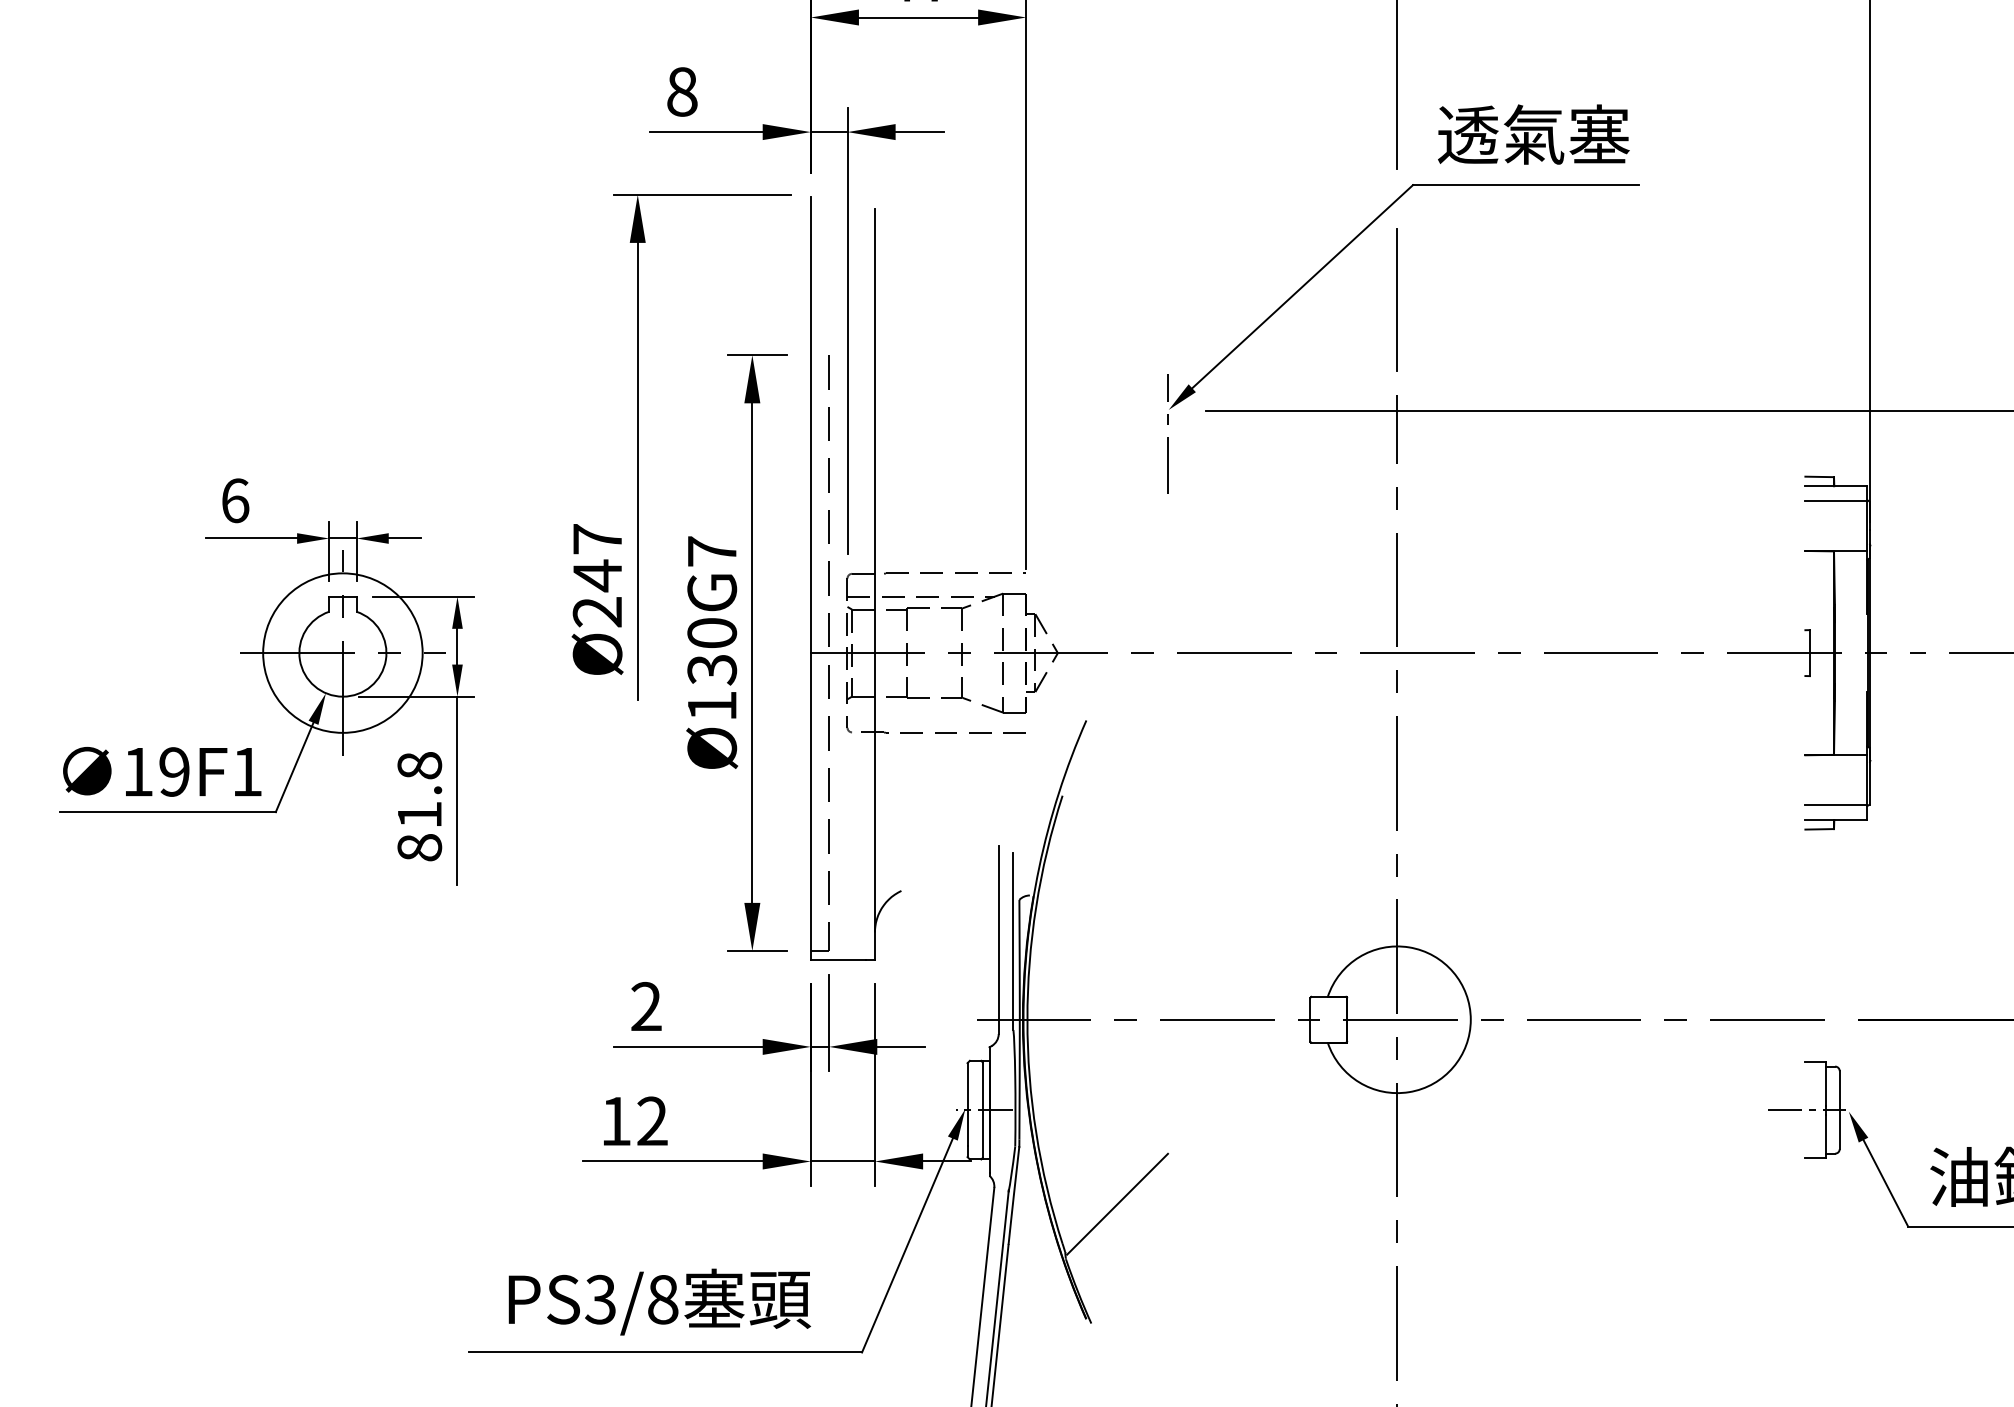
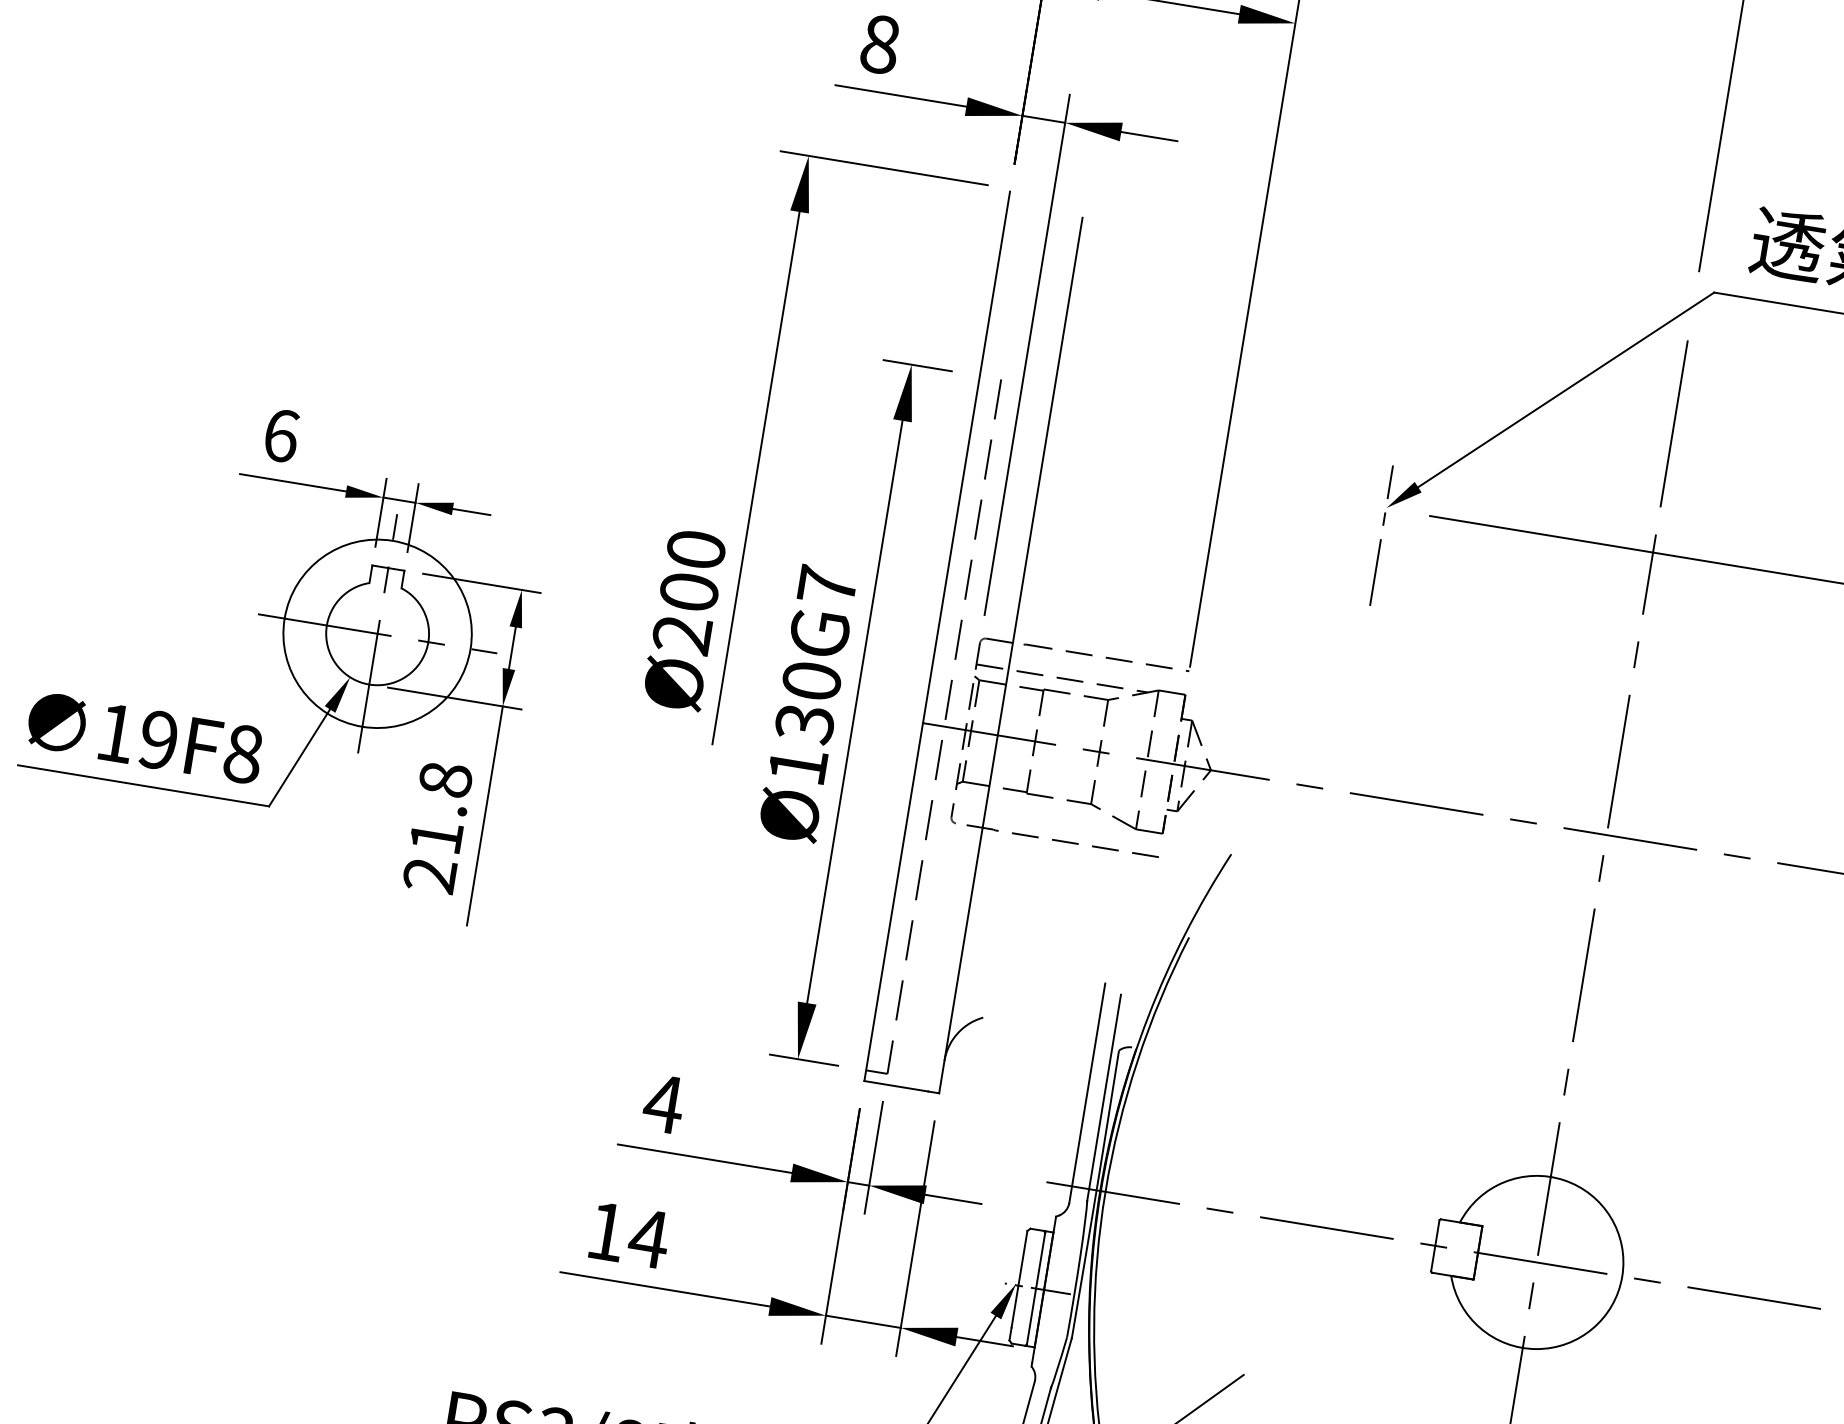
text: (597, 558) -> (692, 572), Ø247 -> Ø200
text: (247, 771) -> (243, 753), 19F1 -> 19F8
text: (419, 847) -> (429, 875), 81.8 -> 21.8
text: (645, 1005) -> (663, 1102), 2 -> 4
text: (651, 1120) -> (648, 1237), 12 -> 14

